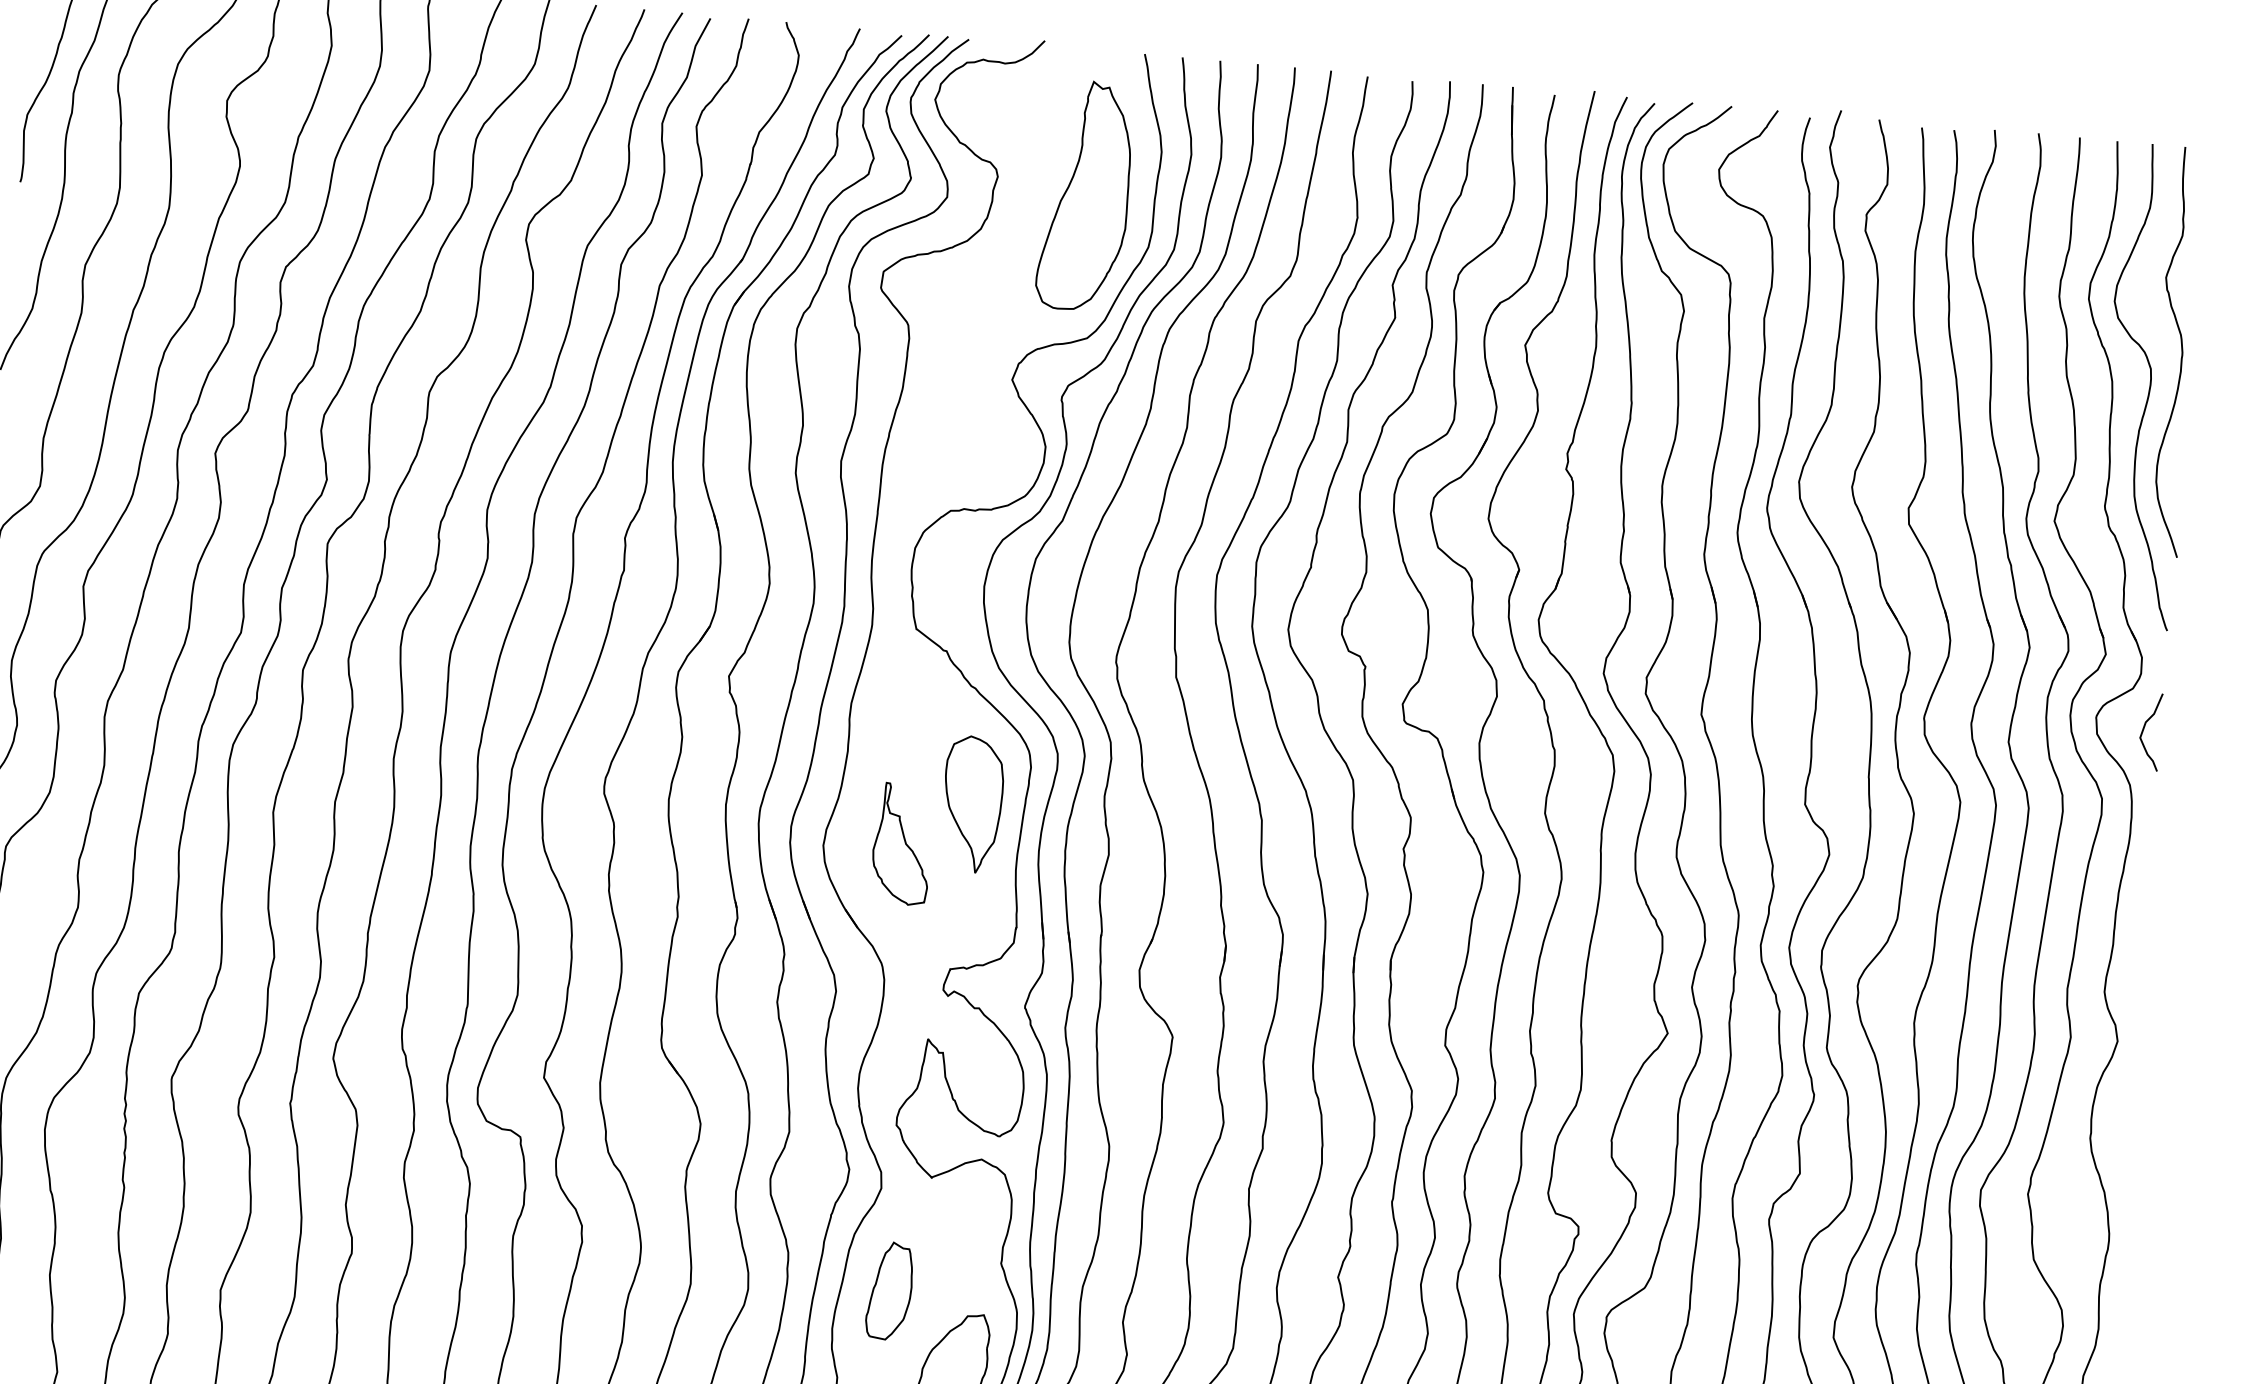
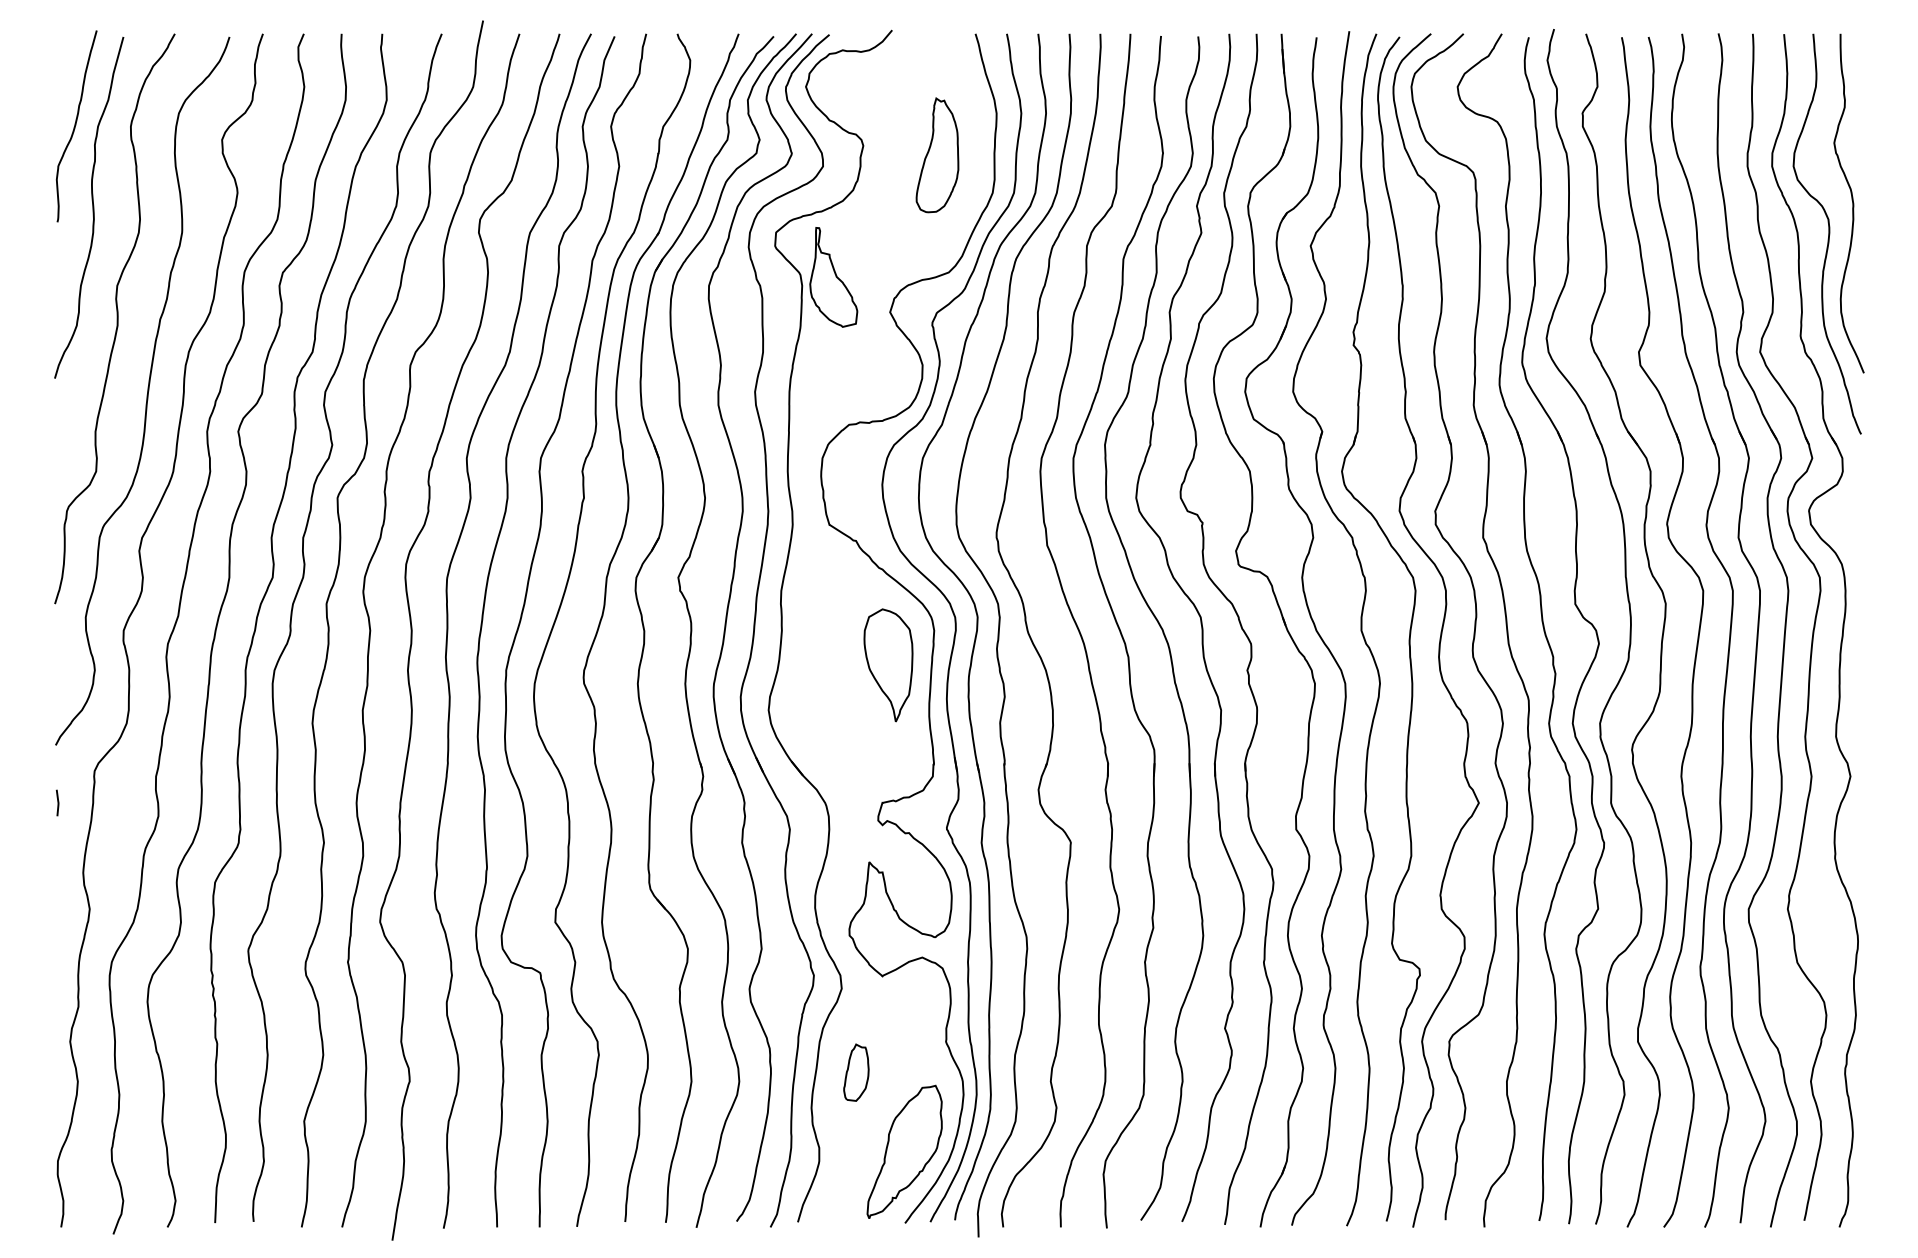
part: (1086, 196) -> (937, 155), size x0.6
curve: (2145, 727) -> (1850, 515), removed
part: (902, 844) -> (833, 277), moved
part: (890, 1290) -> (856, 1072), size x0.7

